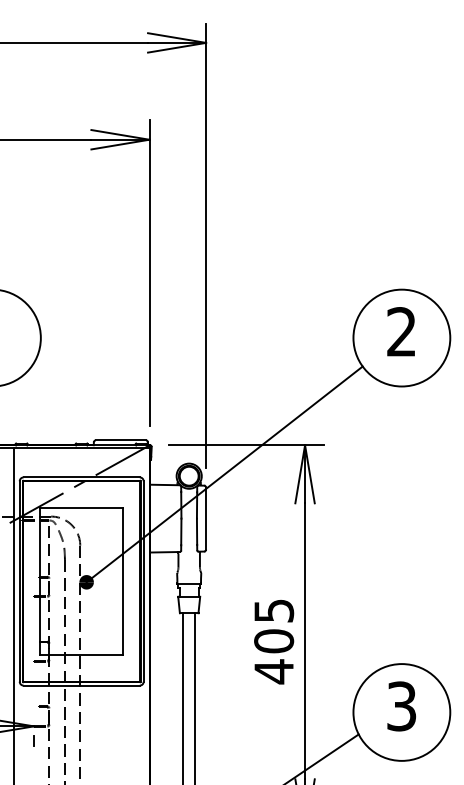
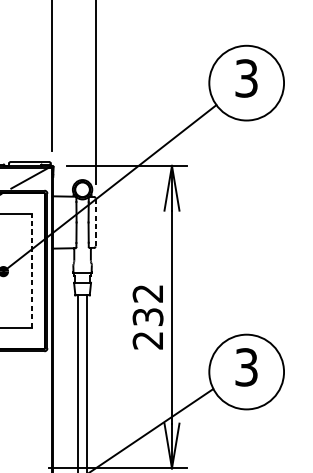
text: (401, 332) -> (246, 78), 2 -> 3
line: (206, 519) -> (95, 223), solid -> dashed
line: (123, 581) -> (31, 270), solid -> dashed
text: (274, 641) -> (148, 317), 405 -> 232

